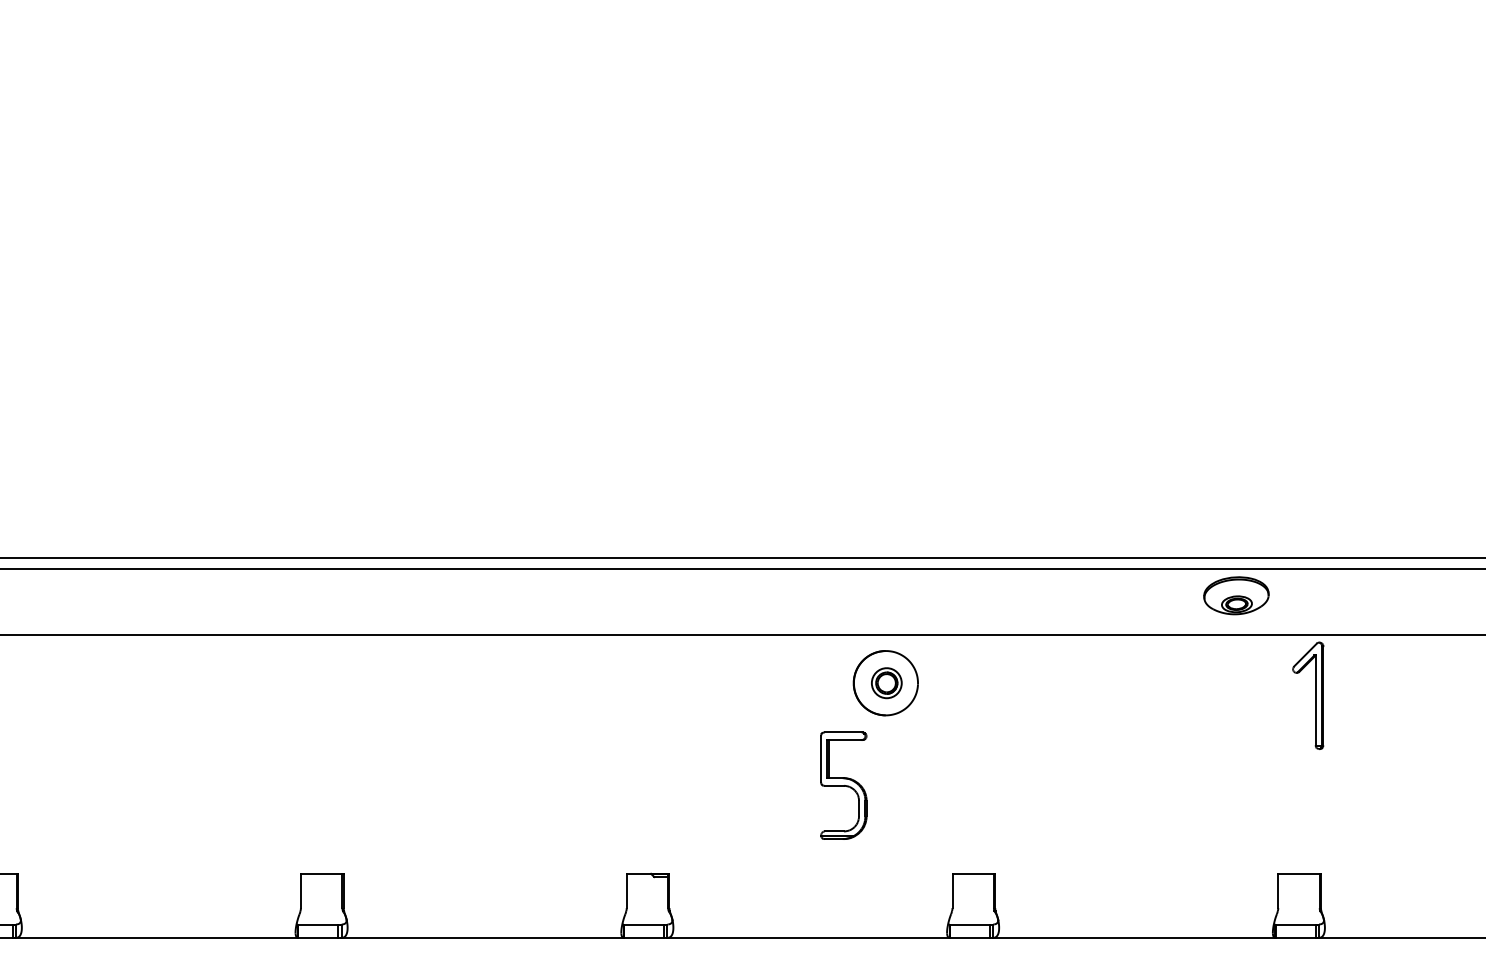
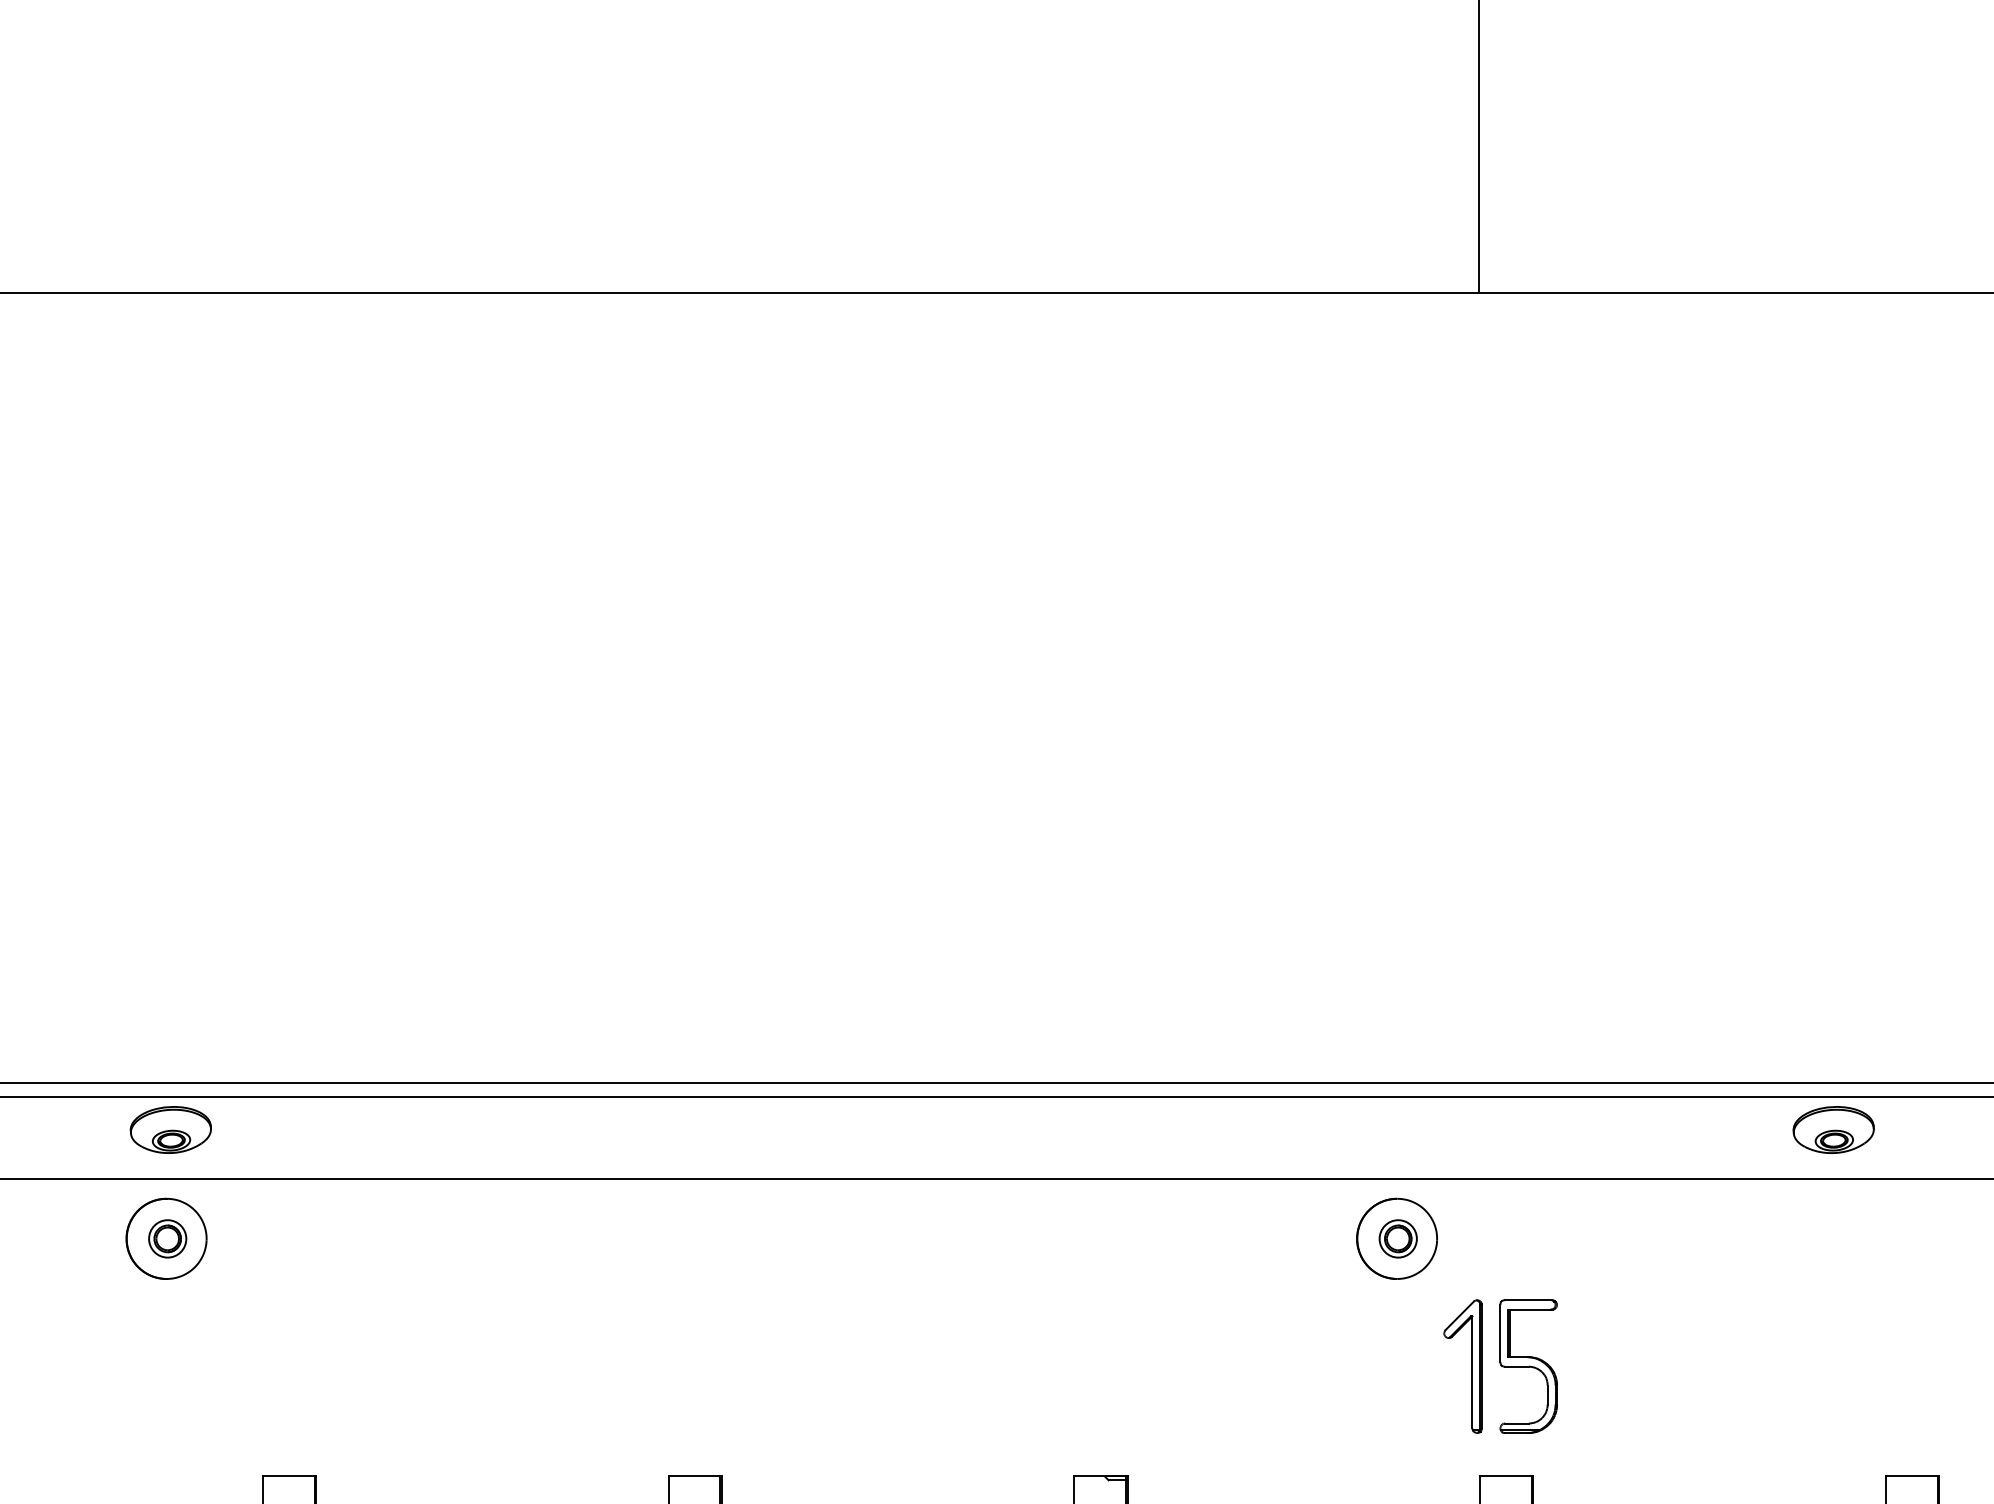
part: (1314, 695) -> (1471, 1366), moved
part: (843, 785) -> (1528, 1366), moved

